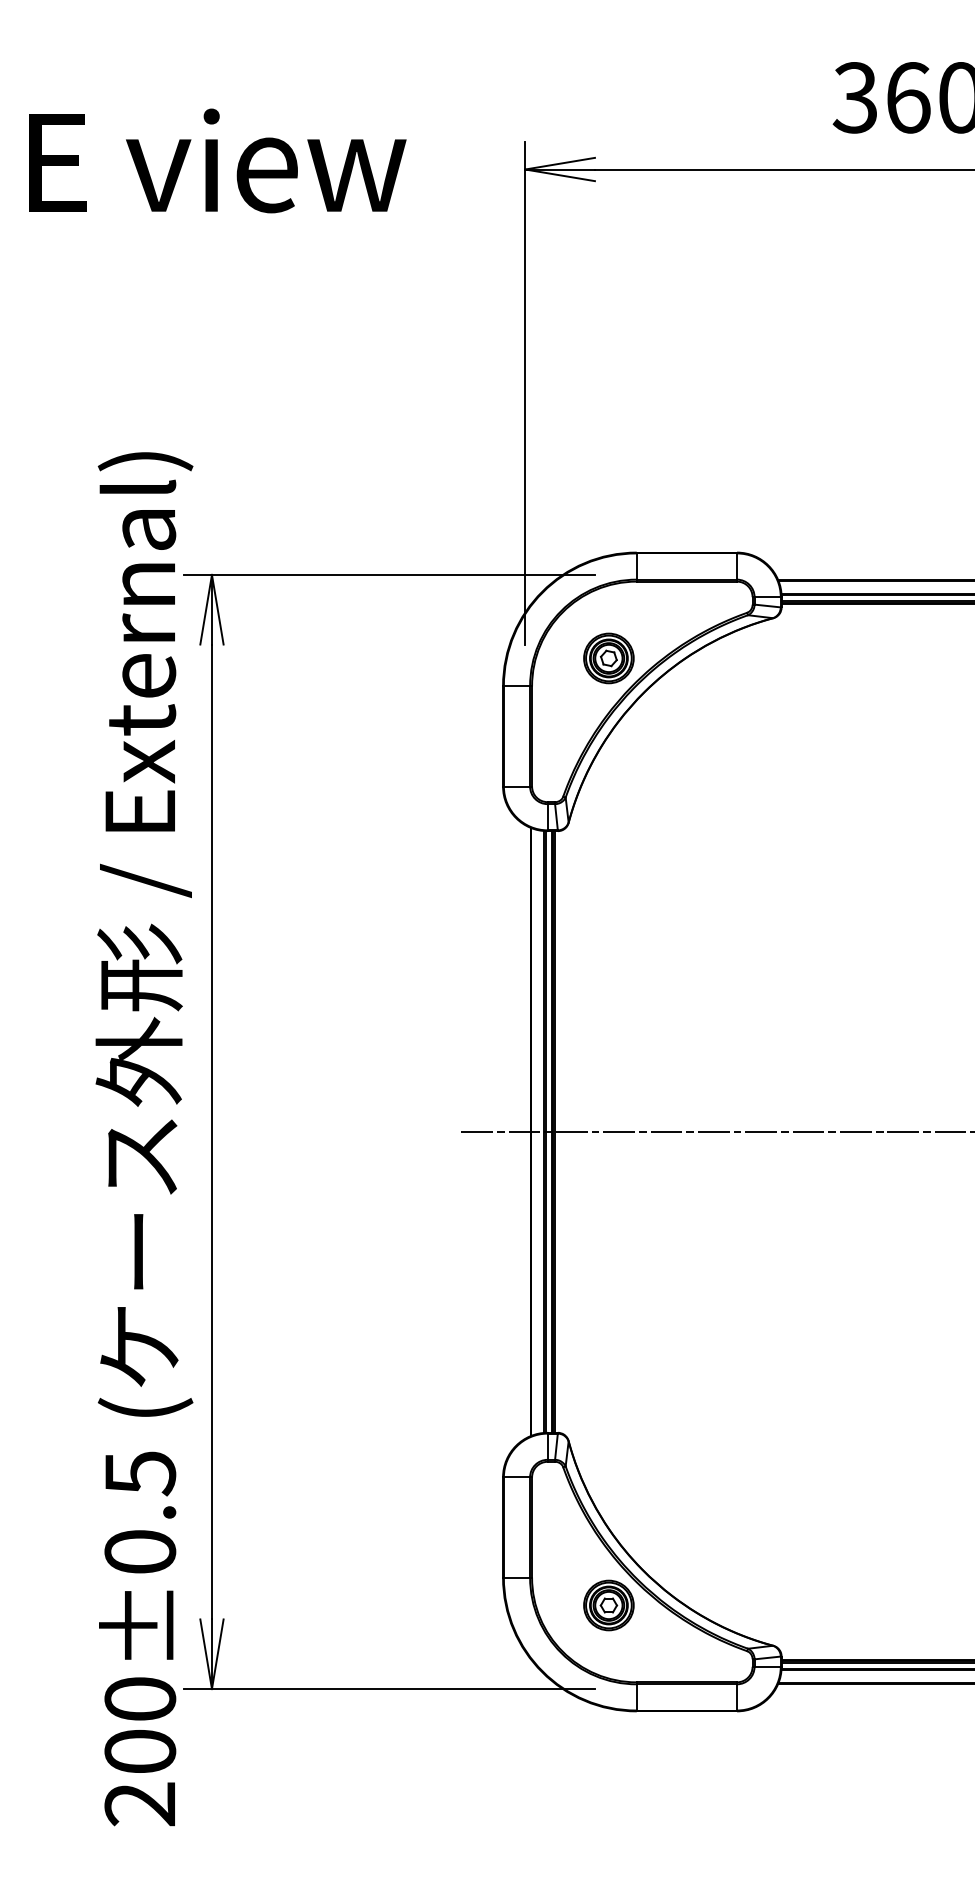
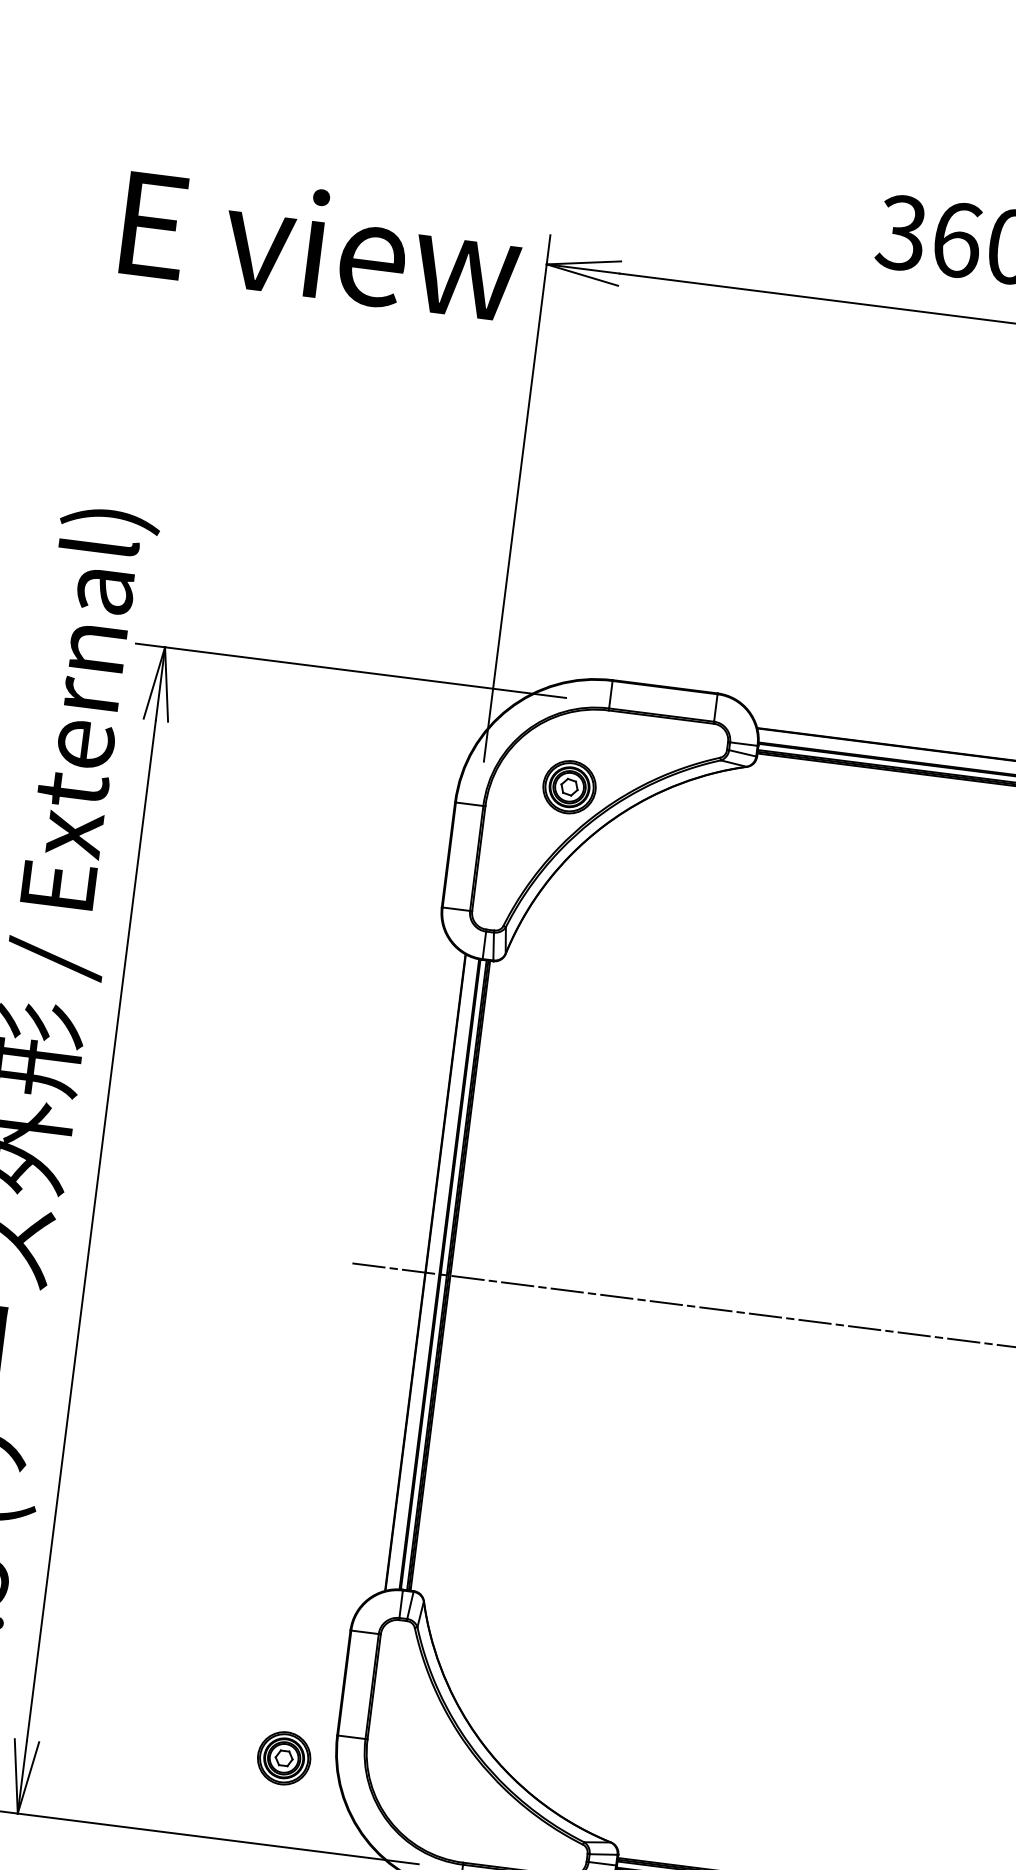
text: (217, 160) -> (321, 244), moved
part: (608, 1605) -> (283, 1758), moved

